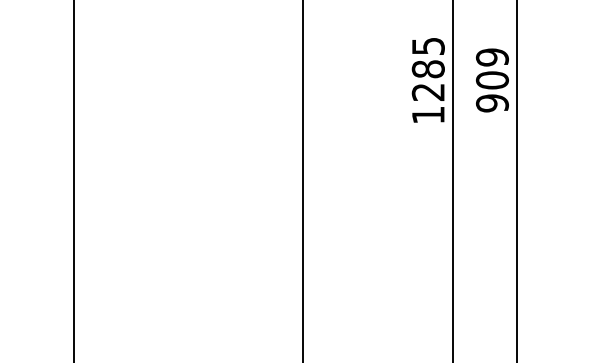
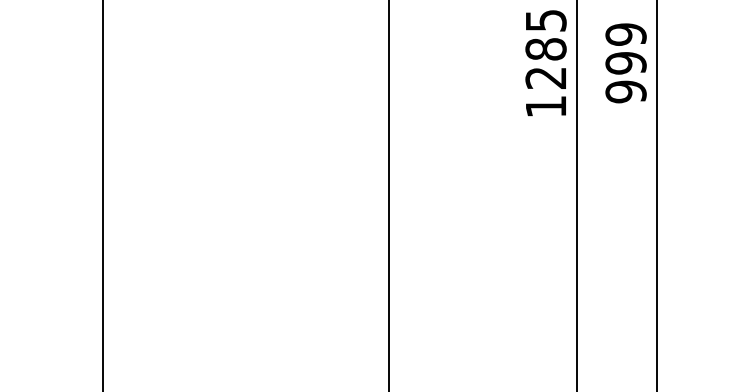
text: (492, 80) -> (626, 63), 909 -> 999

